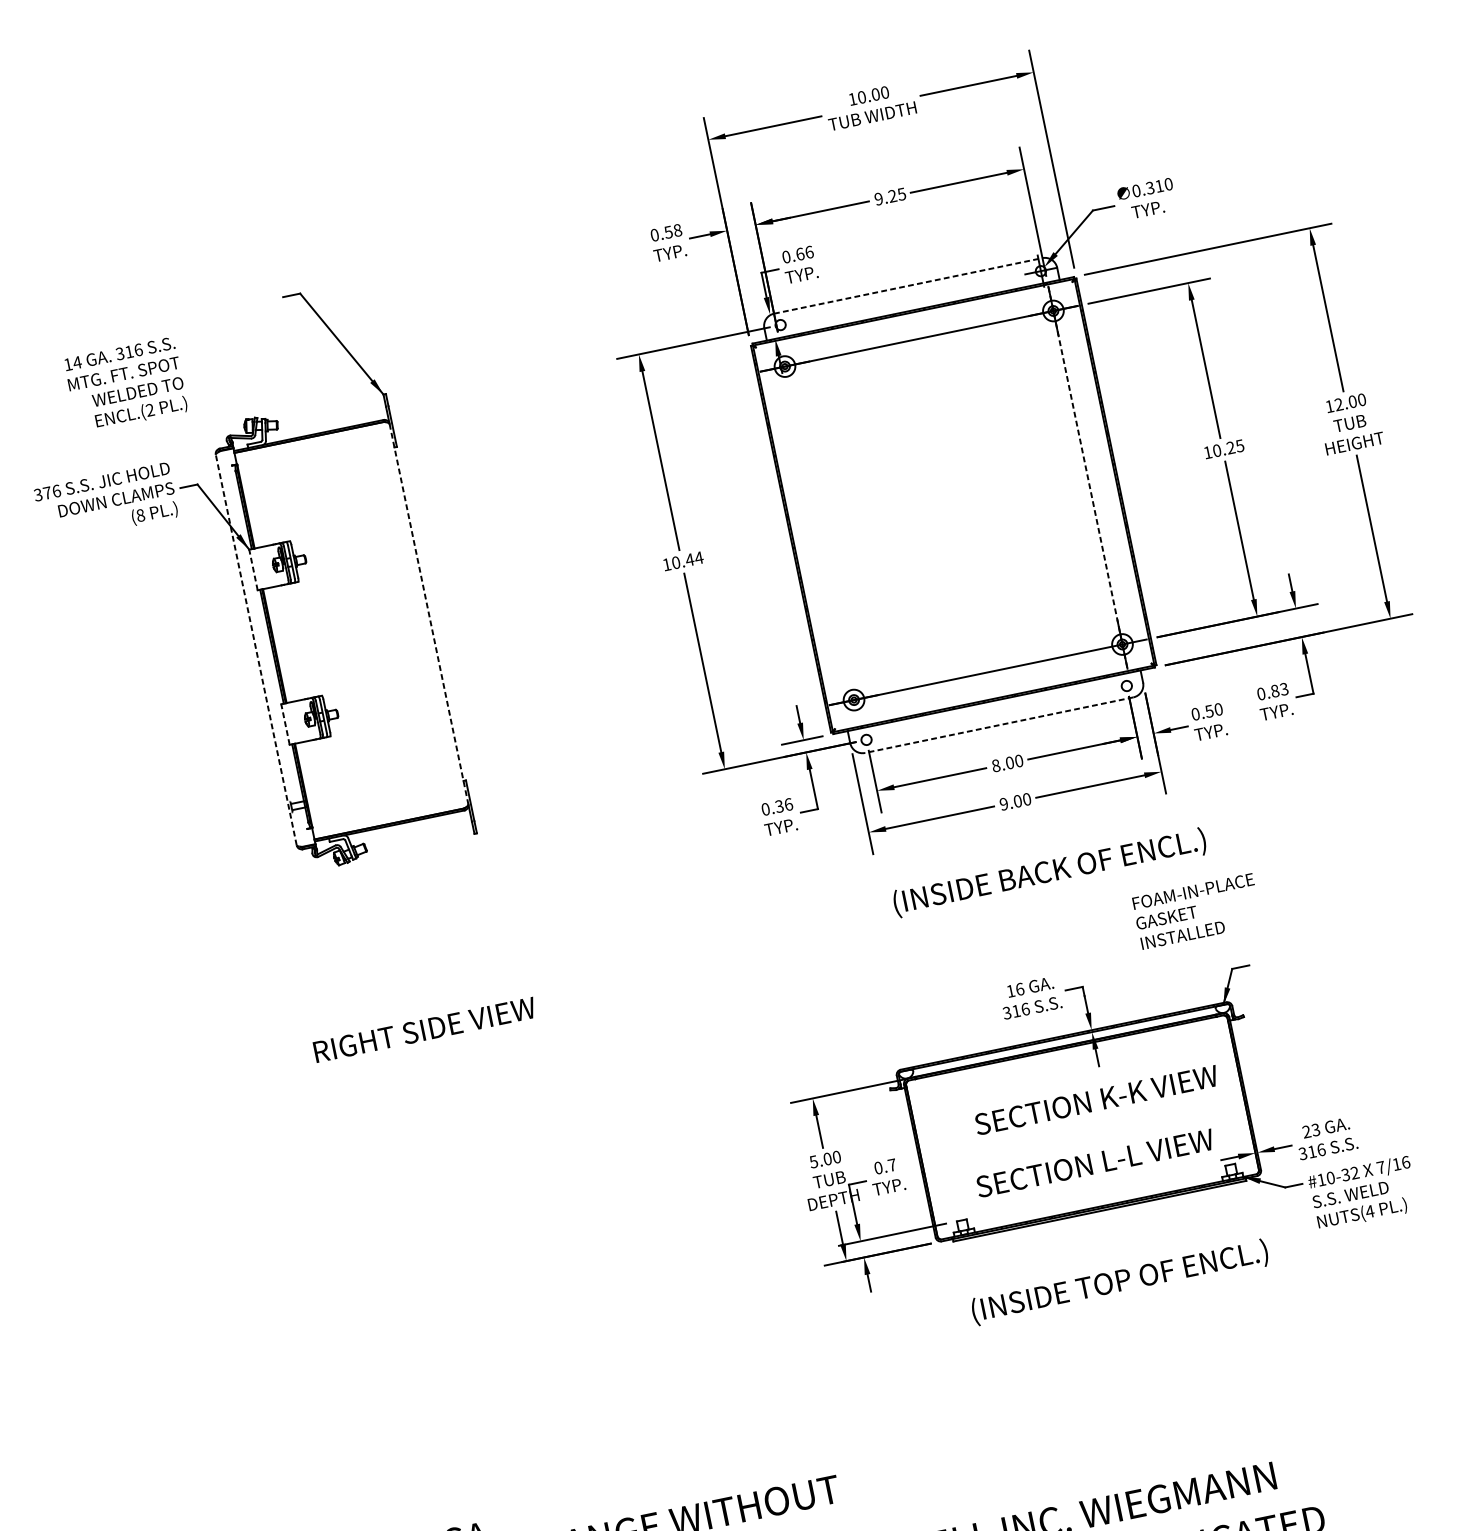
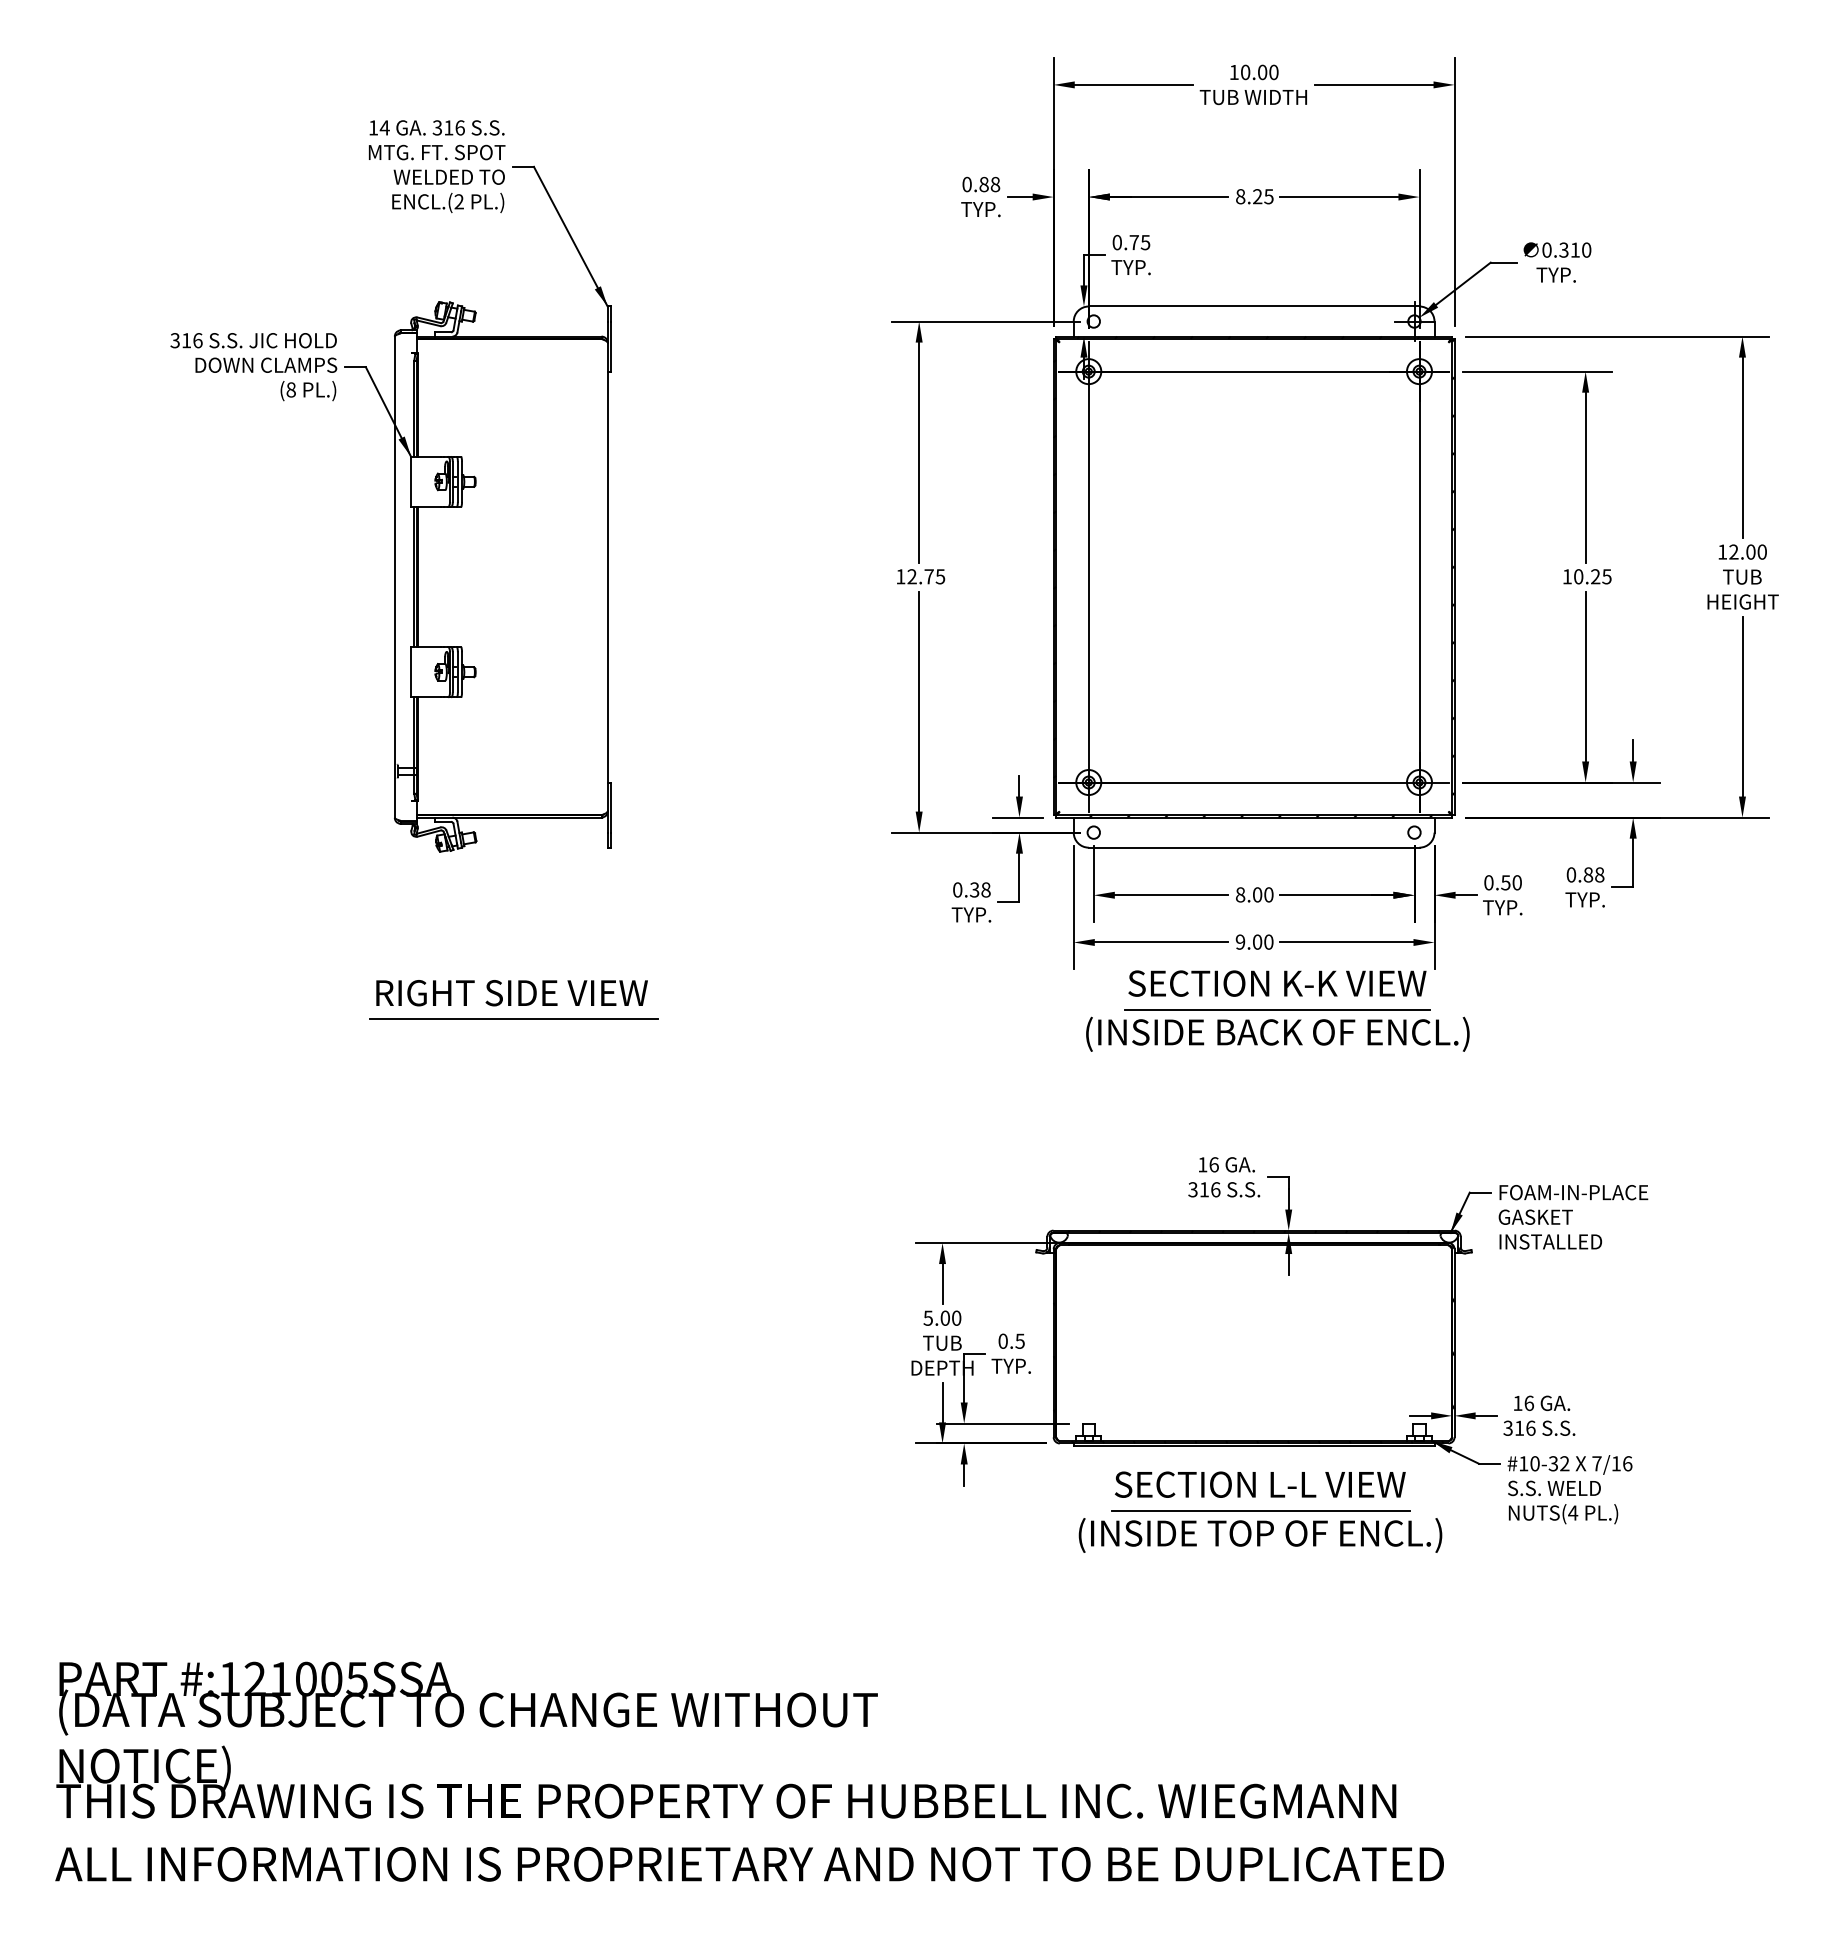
text: (878, 198) -> (1240, 196), 9.25 -> 8.25
text: (668, 232) -> (983, 184), 0.58 -> 0.88
text: (804, 253) -> (1139, 242), 0.66 -> 0.75
line: (908, 285) -> (1254, 306), dashed -> solid
text: (125, 385) -> (436, 166), moved
line: (1088, 478) -> (1419, 577), dashed -> solid
text: (47, 492) -> (186, 340), 376 -> 316
line: (819, 532) -> (1088, 576), added
text: (687, 560) -> (926, 576), 10.44 -> 12.75
line: (253, 569) -> (411, 481), dashed -> solid
line: (428, 614) -> (607, 577), dashed -> solid
line: (256, 650) -> (394, 577), dashed -> solid
text: (1284, 688) -> (1599, 874), 0.83 -> 0.88
line: (285, 723) -> (411, 671), dashed -> solid
line: (998, 725) -> (1253, 847), dashed -> solid
text: (788, 804) -> (985, 889), 0.36 -> 0.38
line: (1045, 852) -> (1277, 1009), added
text: (1197, 911) -> (1573, 1217), moved
line: (426, 989) -> (513, 1019), added
text: (424, 1030) -> (511, 993), moved
text: (1096, 1100) -> (1277, 983), moved
text: (1311, 1130) -> (1523, 1402), 23 -> 16
text: (1095, 1163) -> (1260, 1484), moved
text: (891, 1164) -> (1019, 1340), 0.7 -> 0.5
line: (1115, 1262) -> (1260, 1510), added

